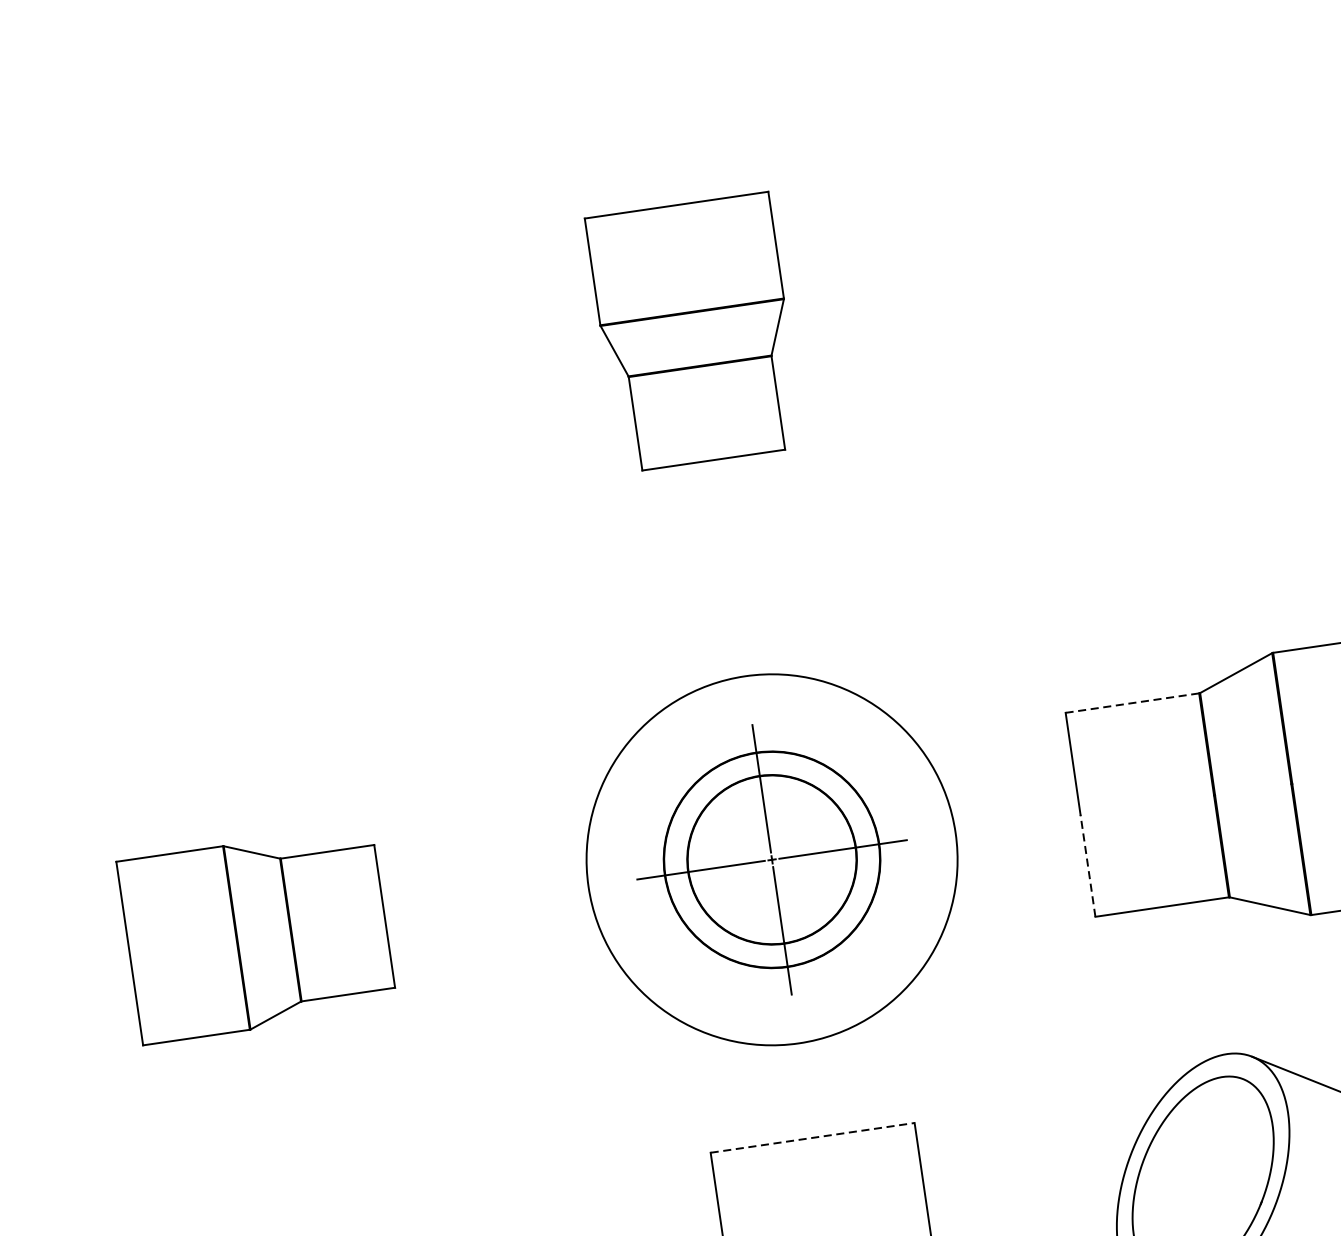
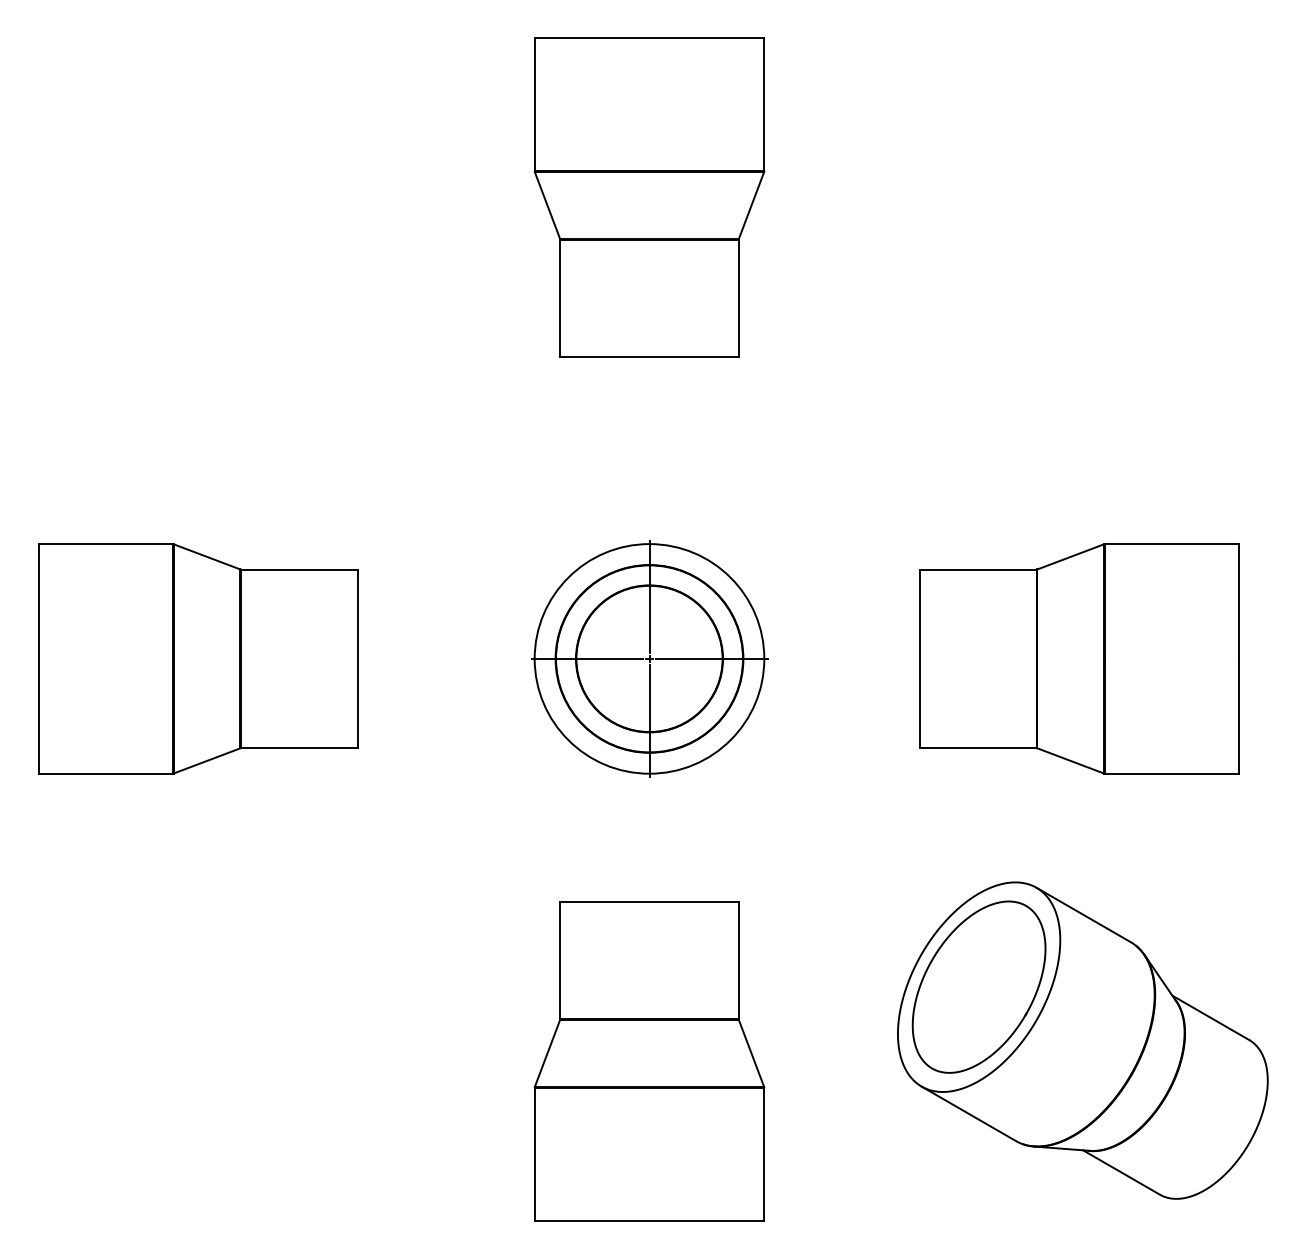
part: (695, 332) -> (649, 197), size x1.43
line: (1131, 703) -> (977, 569), dashed -> solid
circle: (772, 859) -> (649, 658), size x0.71
line: (1087, 865) -> (919, 703), dashed -> solid
part: (257, 934) -> (198, 658), size x1.43
line: (813, 1137) -> (650, 902), dashed -> solid

